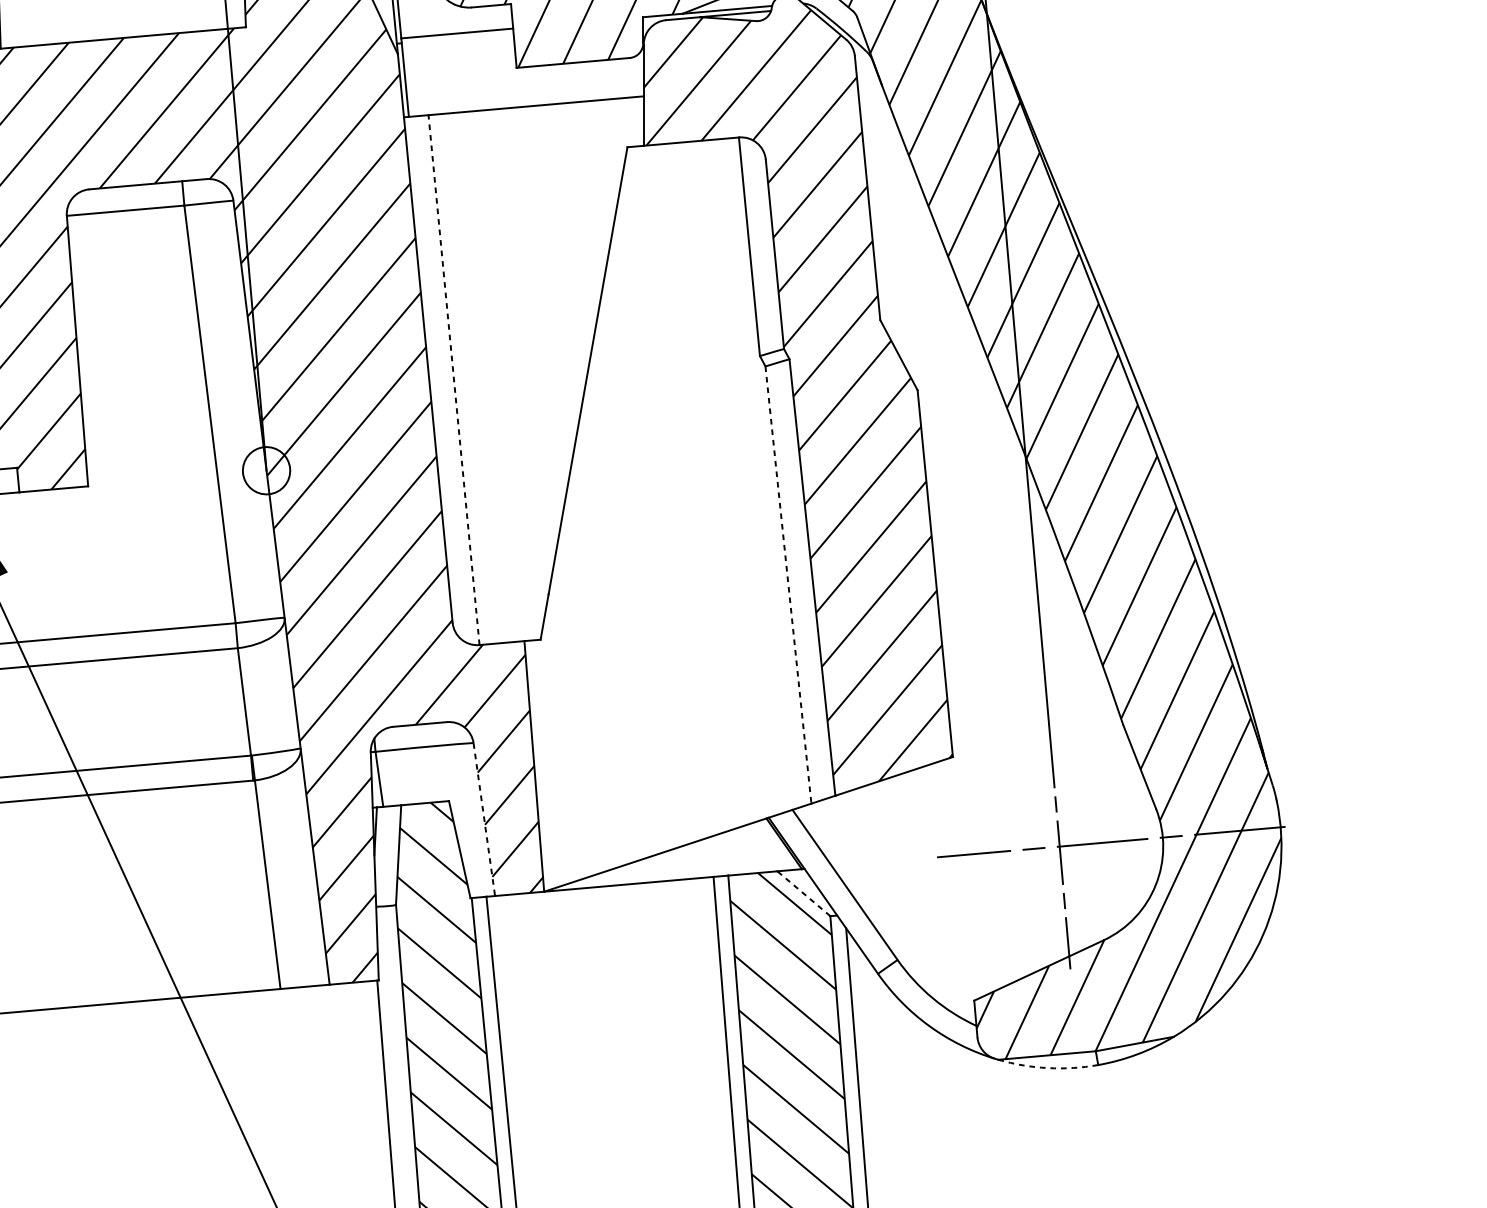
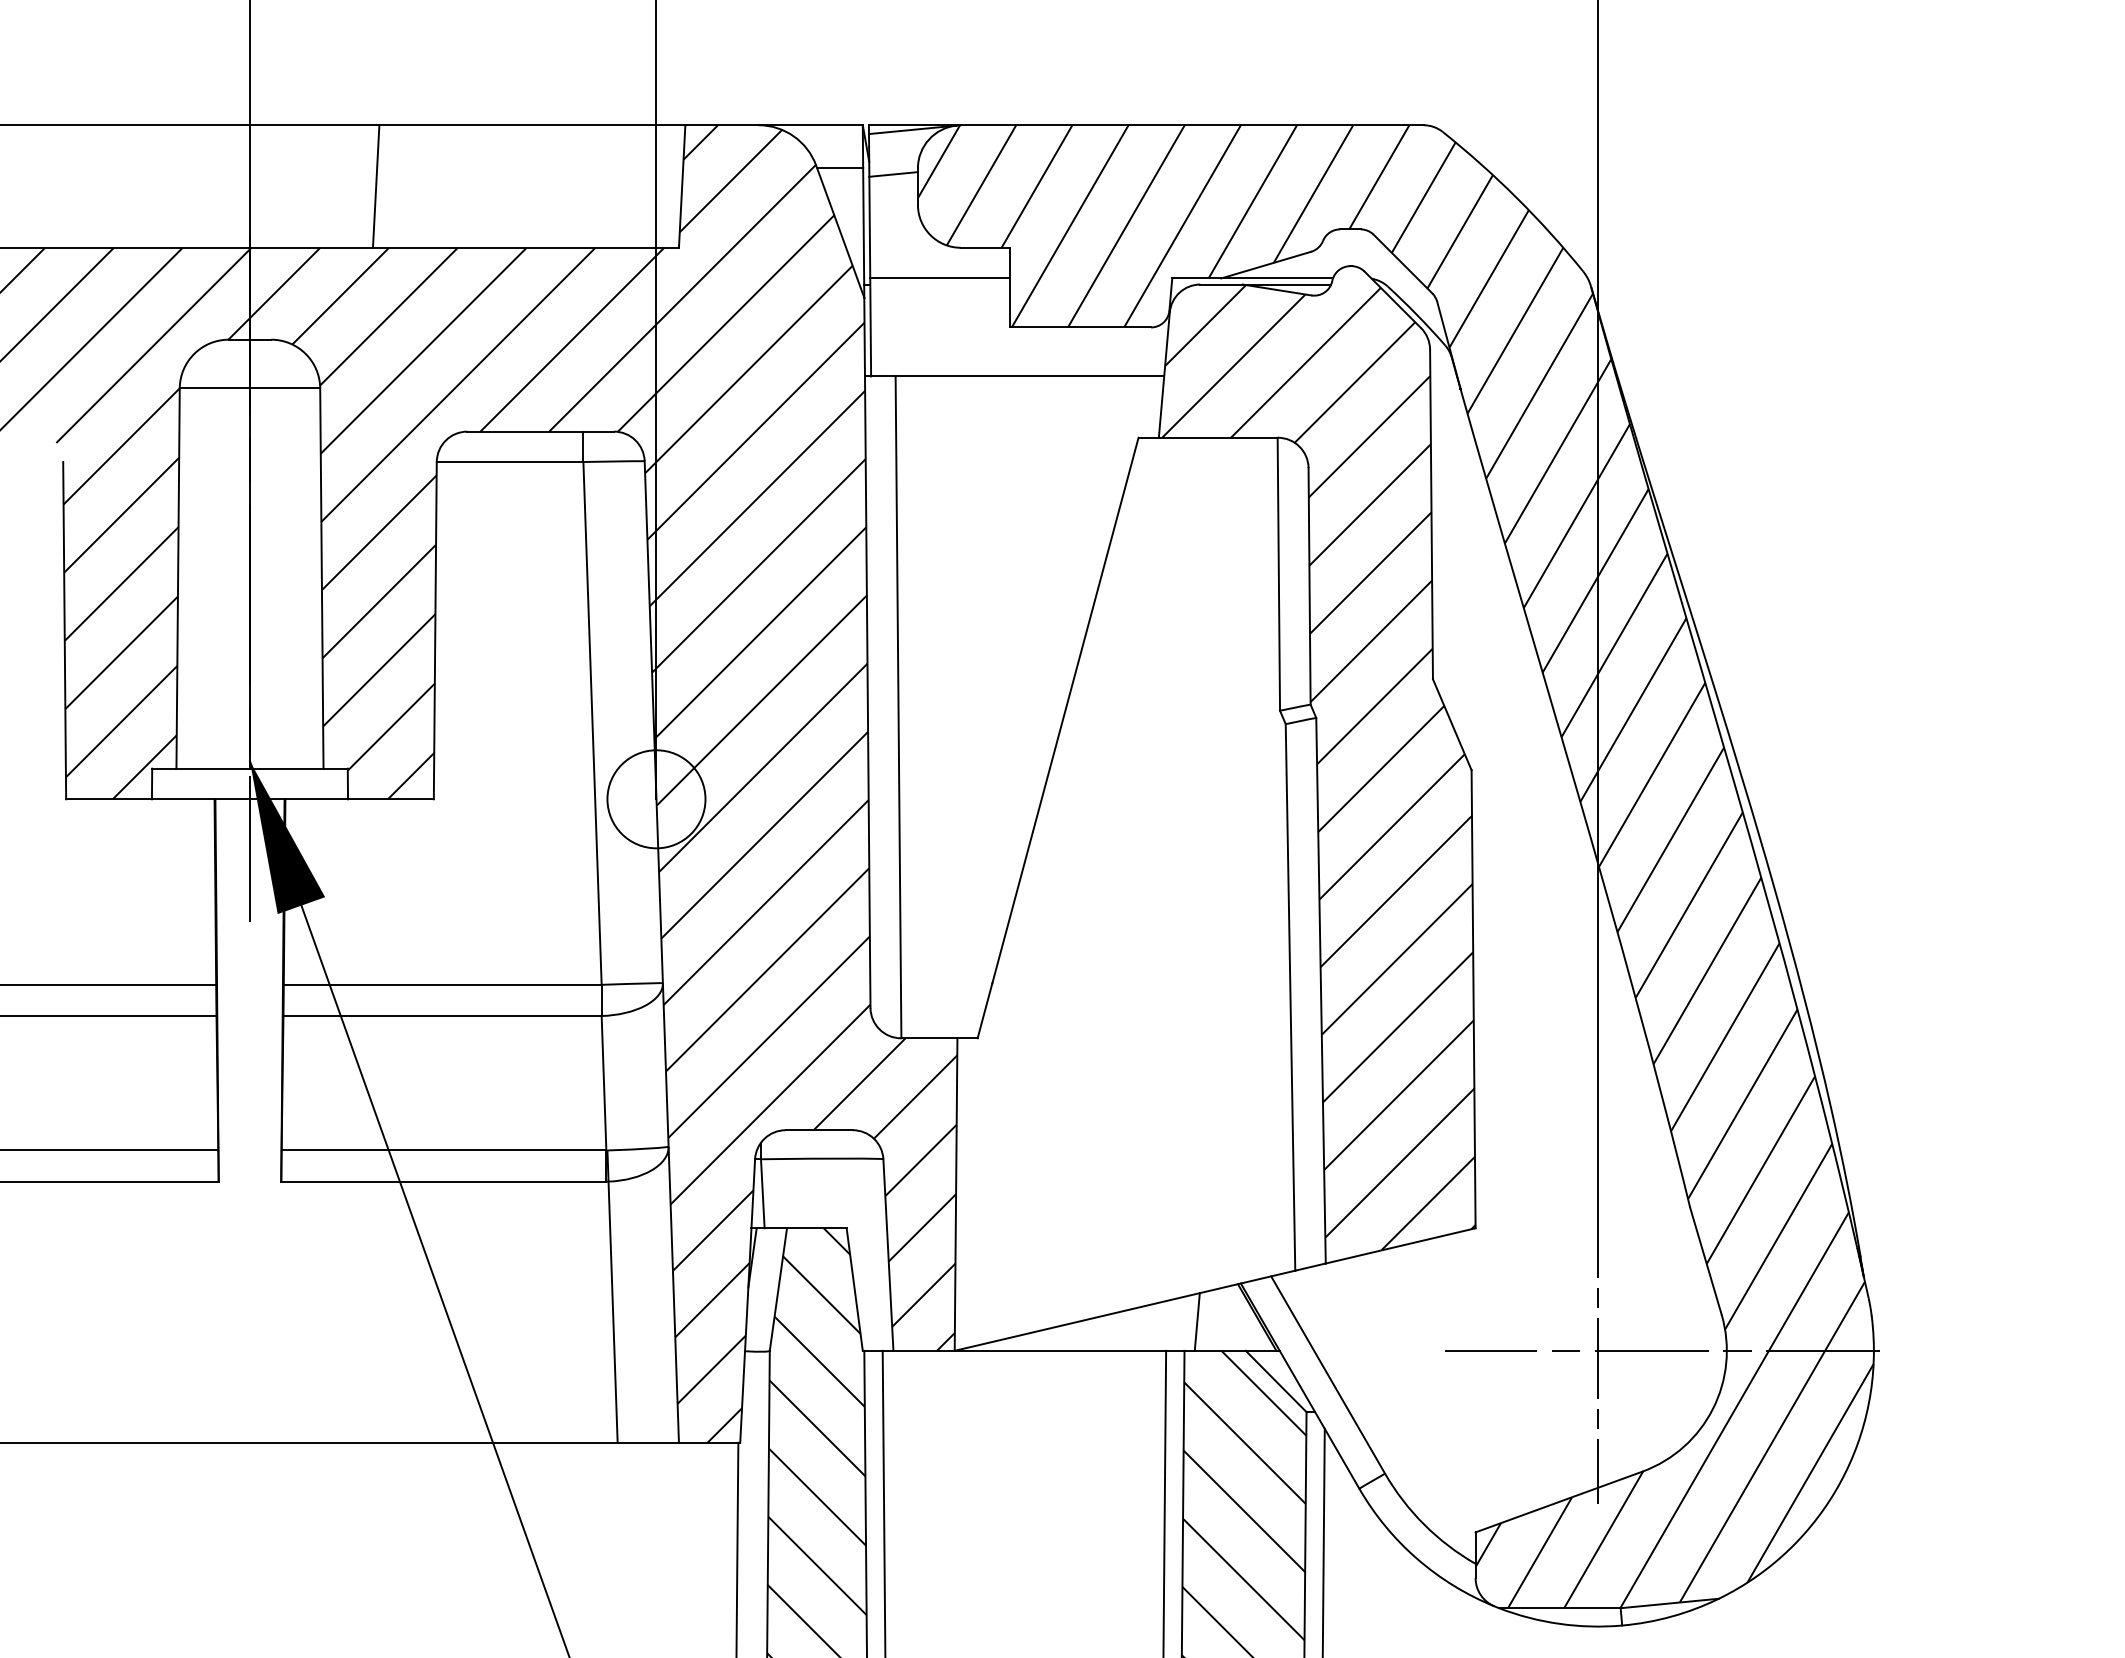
line: (454, 380) -> (898, 707), dashed -> solid
circle: (266, 470) -> (656, 799), size x1.67
line: (788, 585) -> (1290, 997), dashed -> solid
line: (484, 819) -> (888, 1255), dashed -> solid
line: (735, 851) -> (1196, 1321), added
line: (803, 893) -> (1275, 1381), dashed -> solid
arc: (1047, 1067) -> (1559, 1623), dashed -> solid

